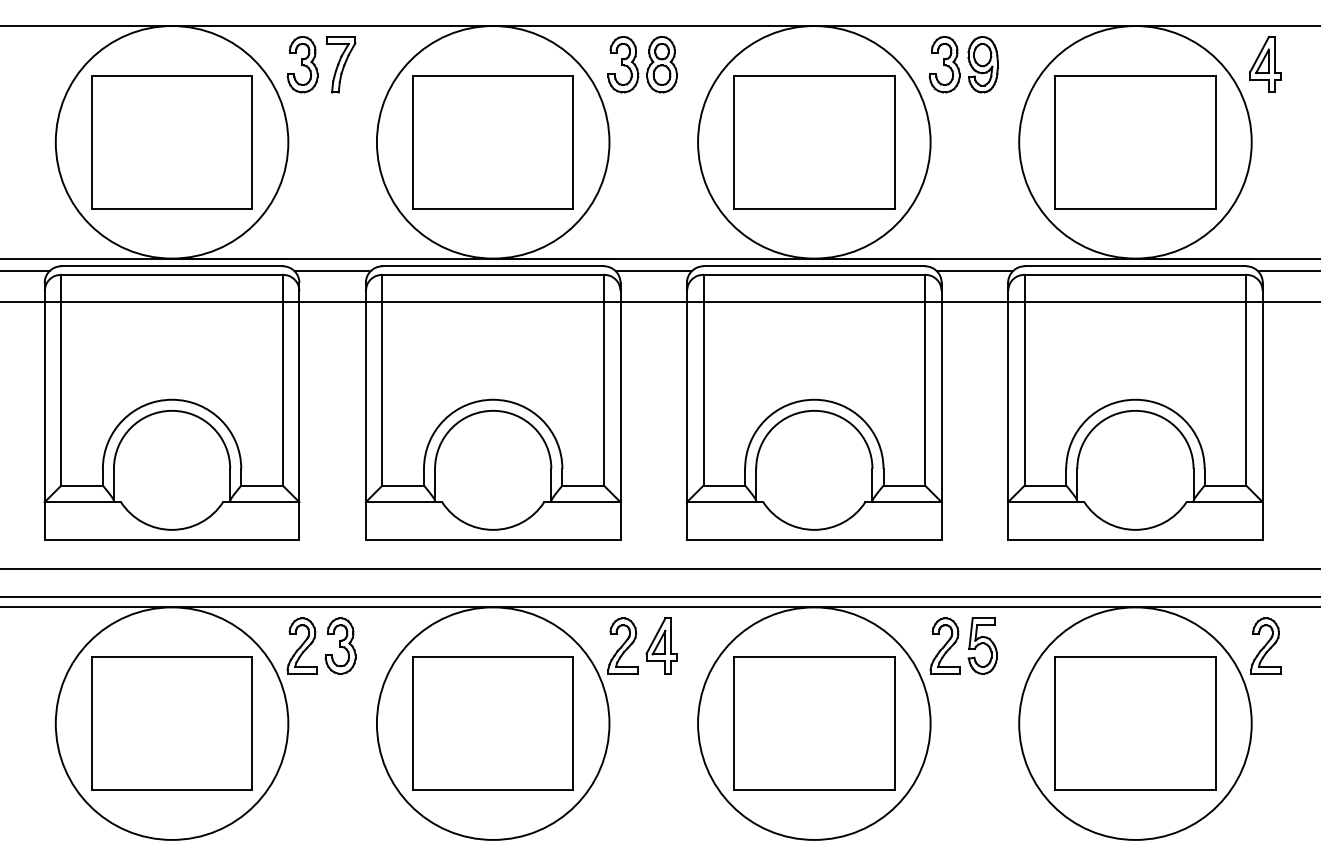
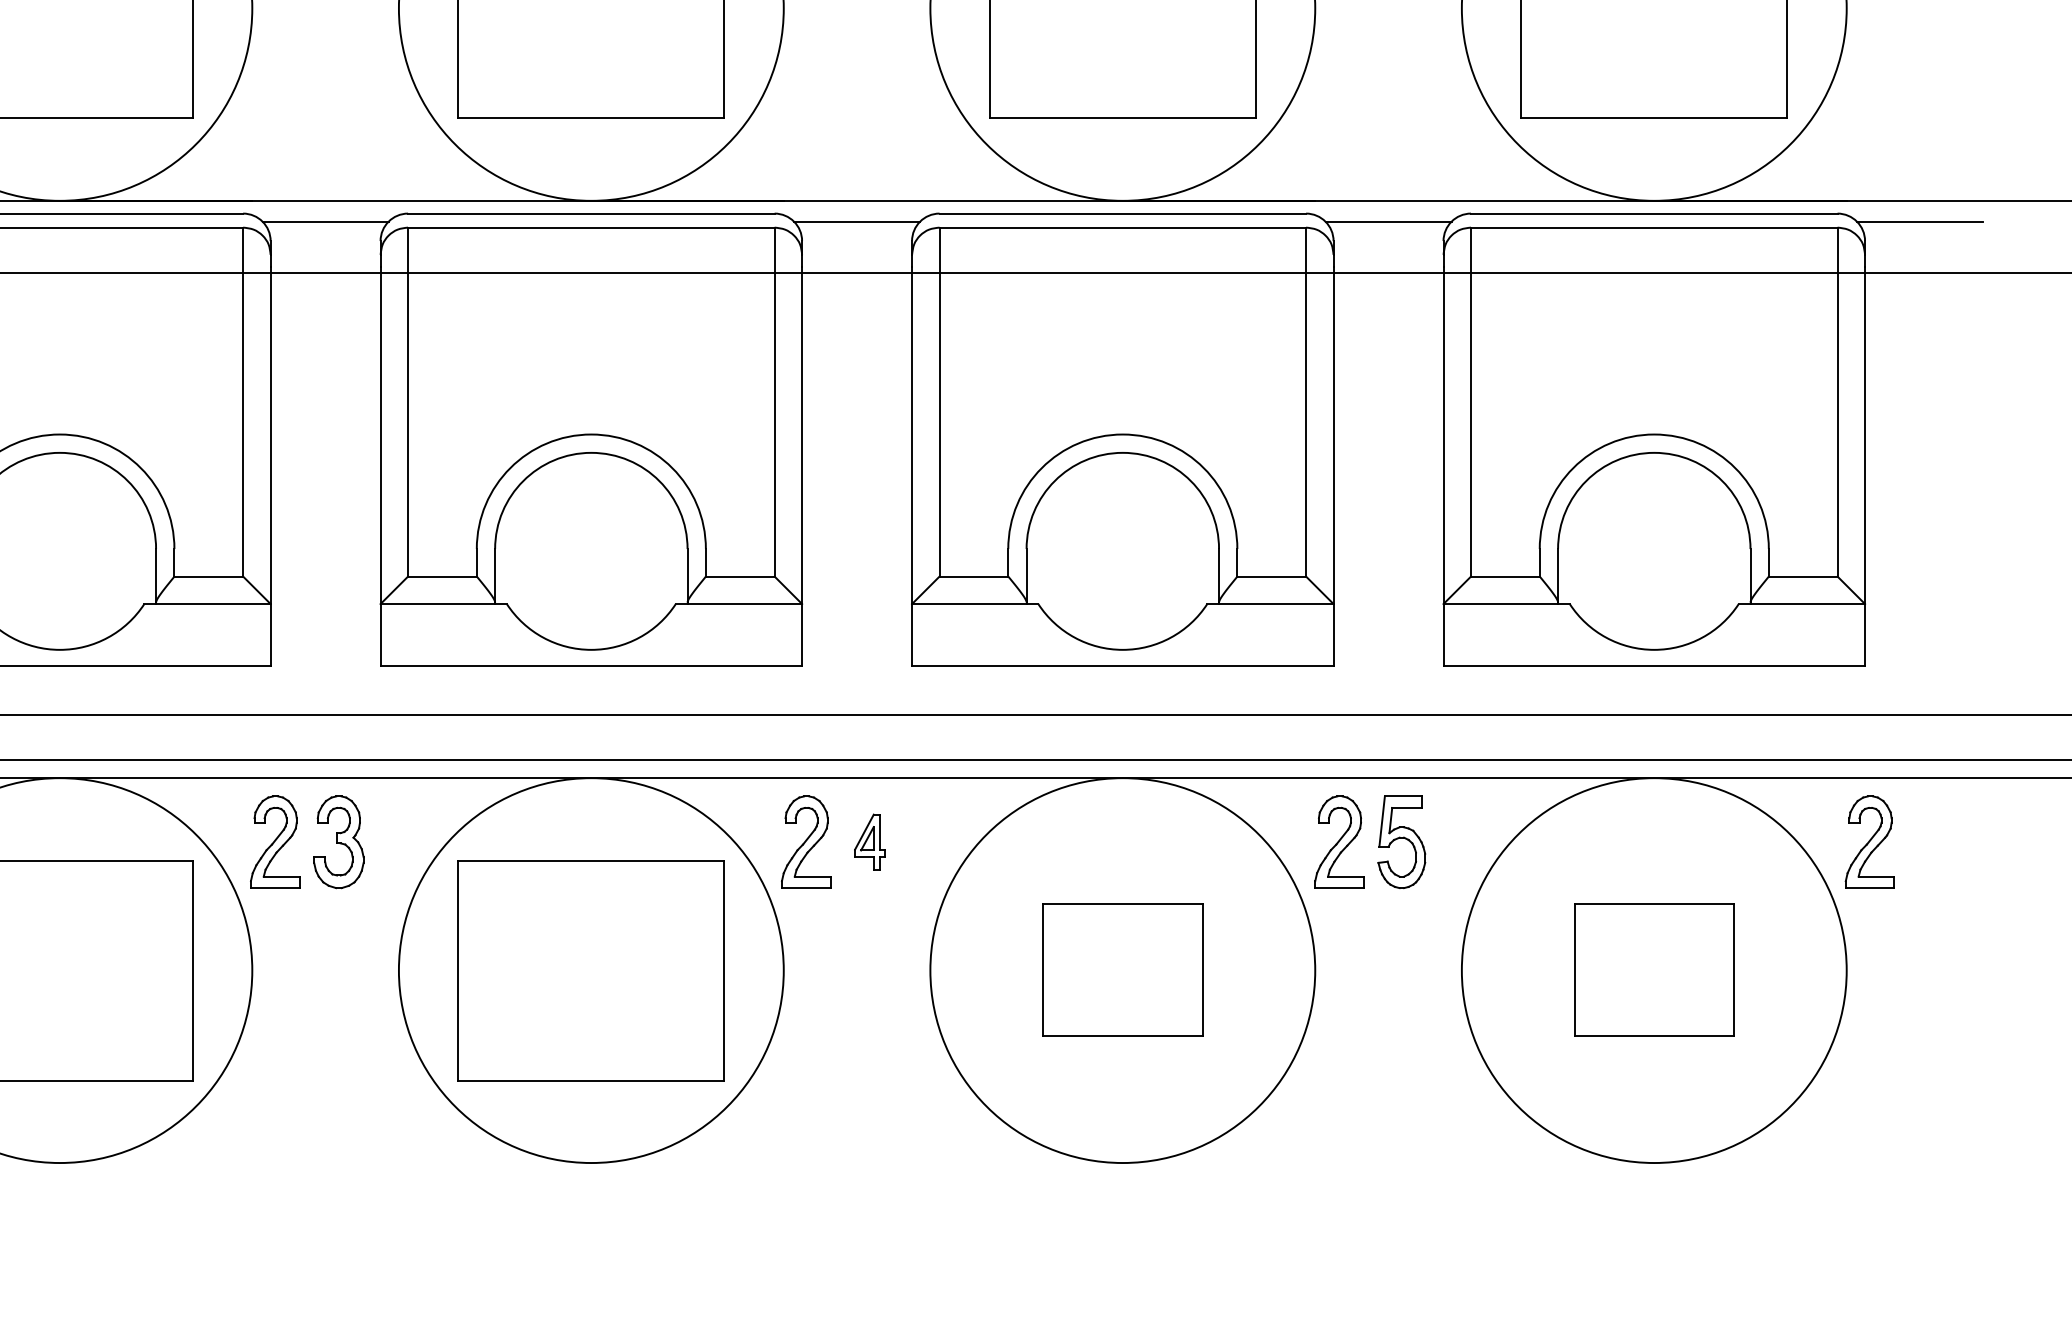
part: (661, 645) -> (869, 841), size x0.6
part: (814, 723) -> (1123, 970), size x0.6
part: (1135, 723) -> (1654, 970), size x0.6

